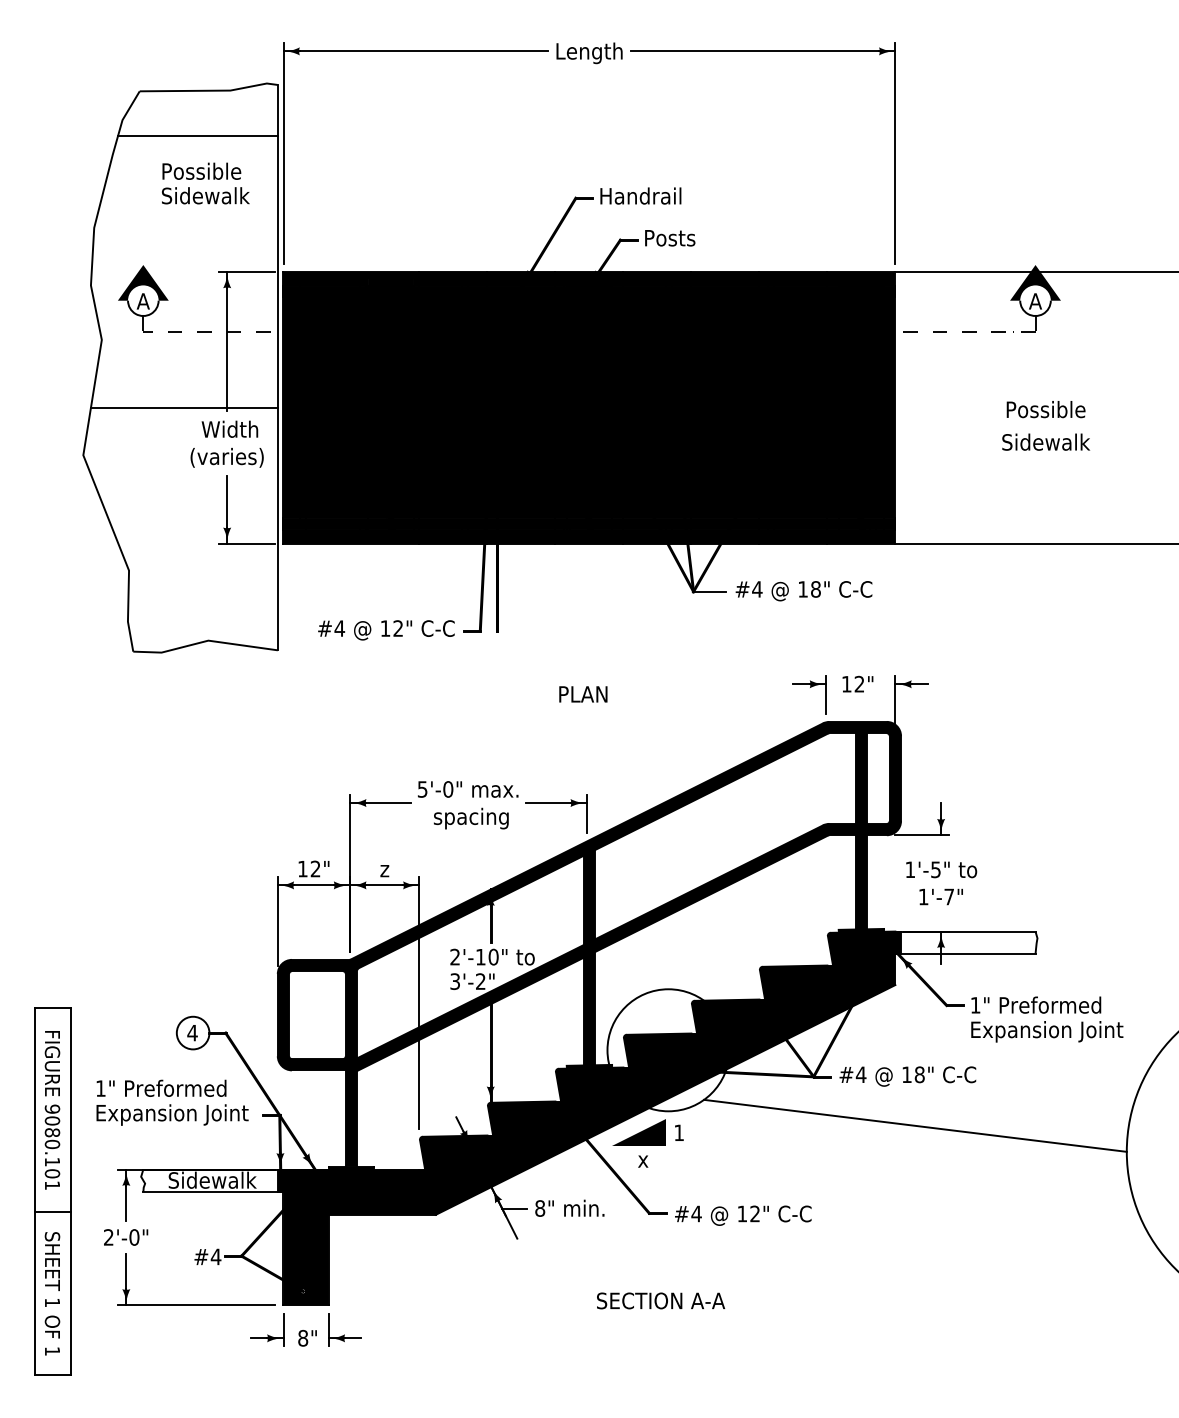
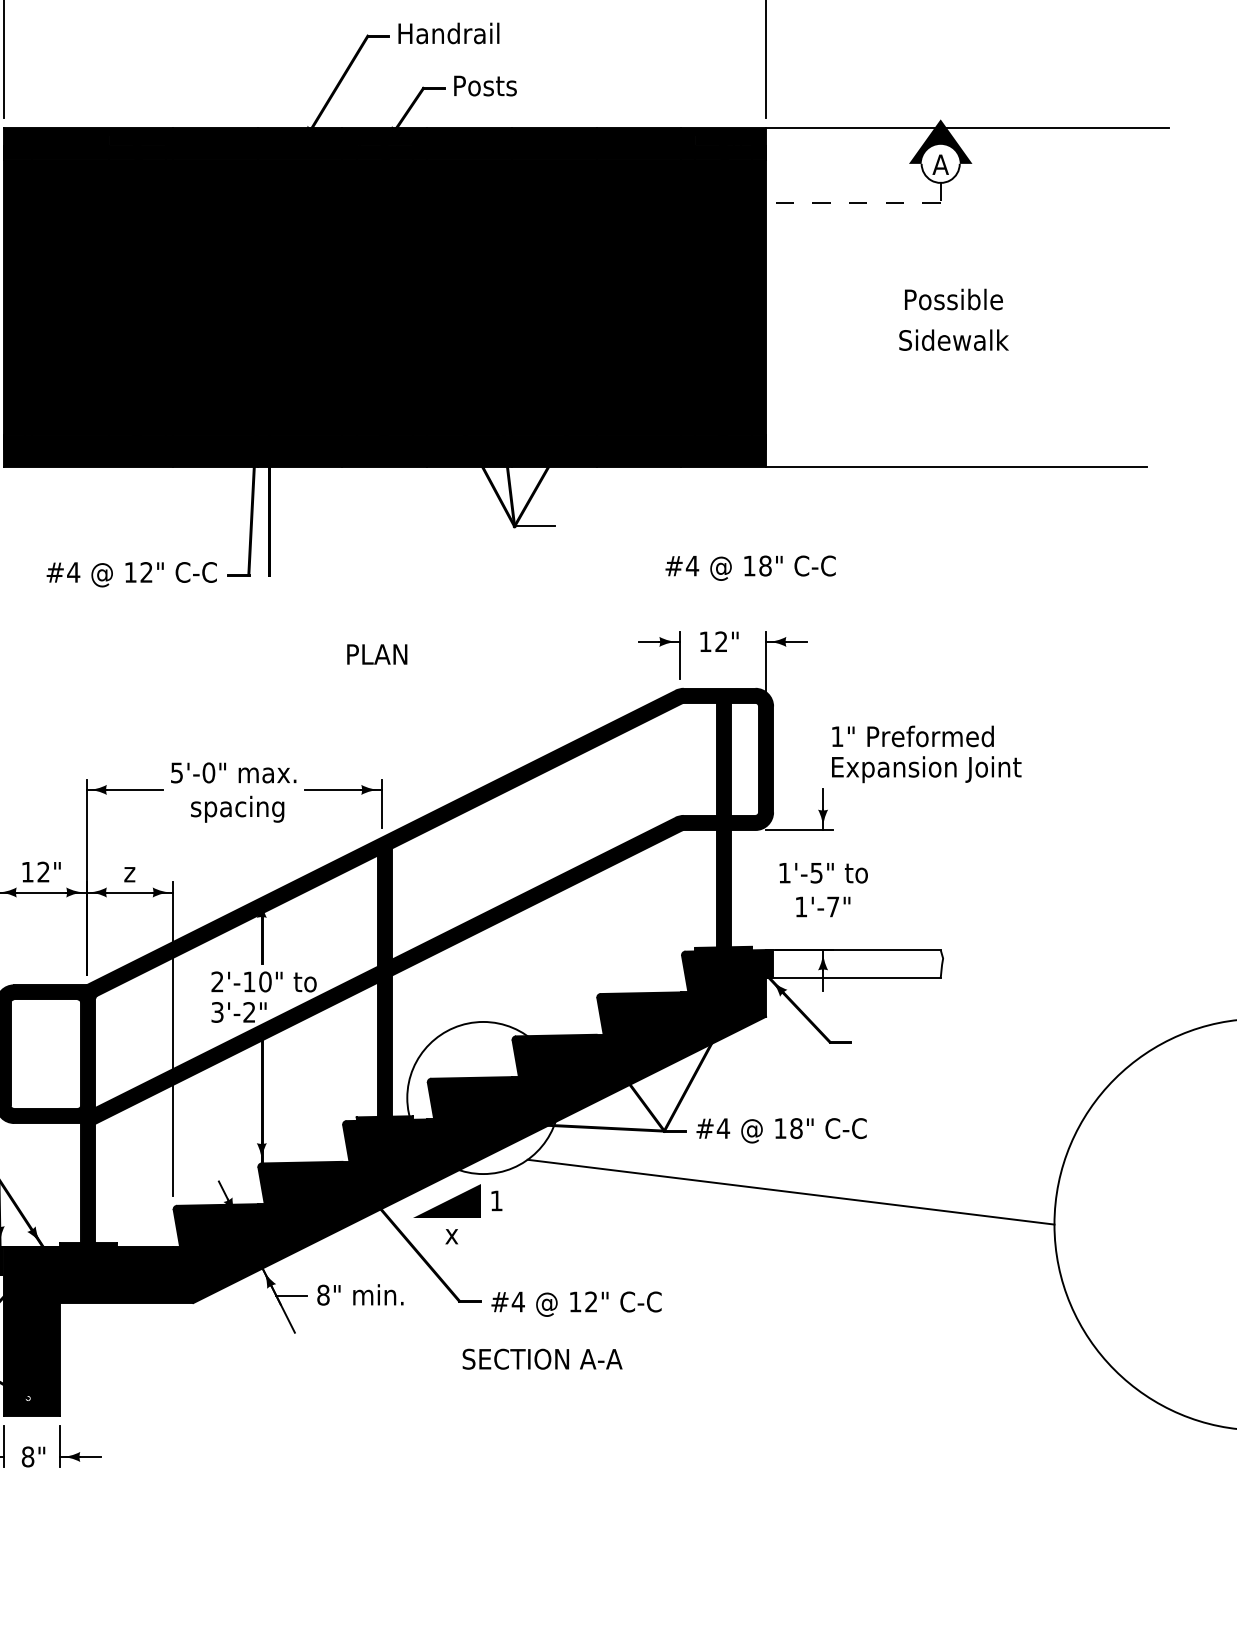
text: (803, 591) -> (750, 568), moved
text: (1047, 1019) -> (926, 754), moved
text: (661, 1300) -> (543, 1358), moved

